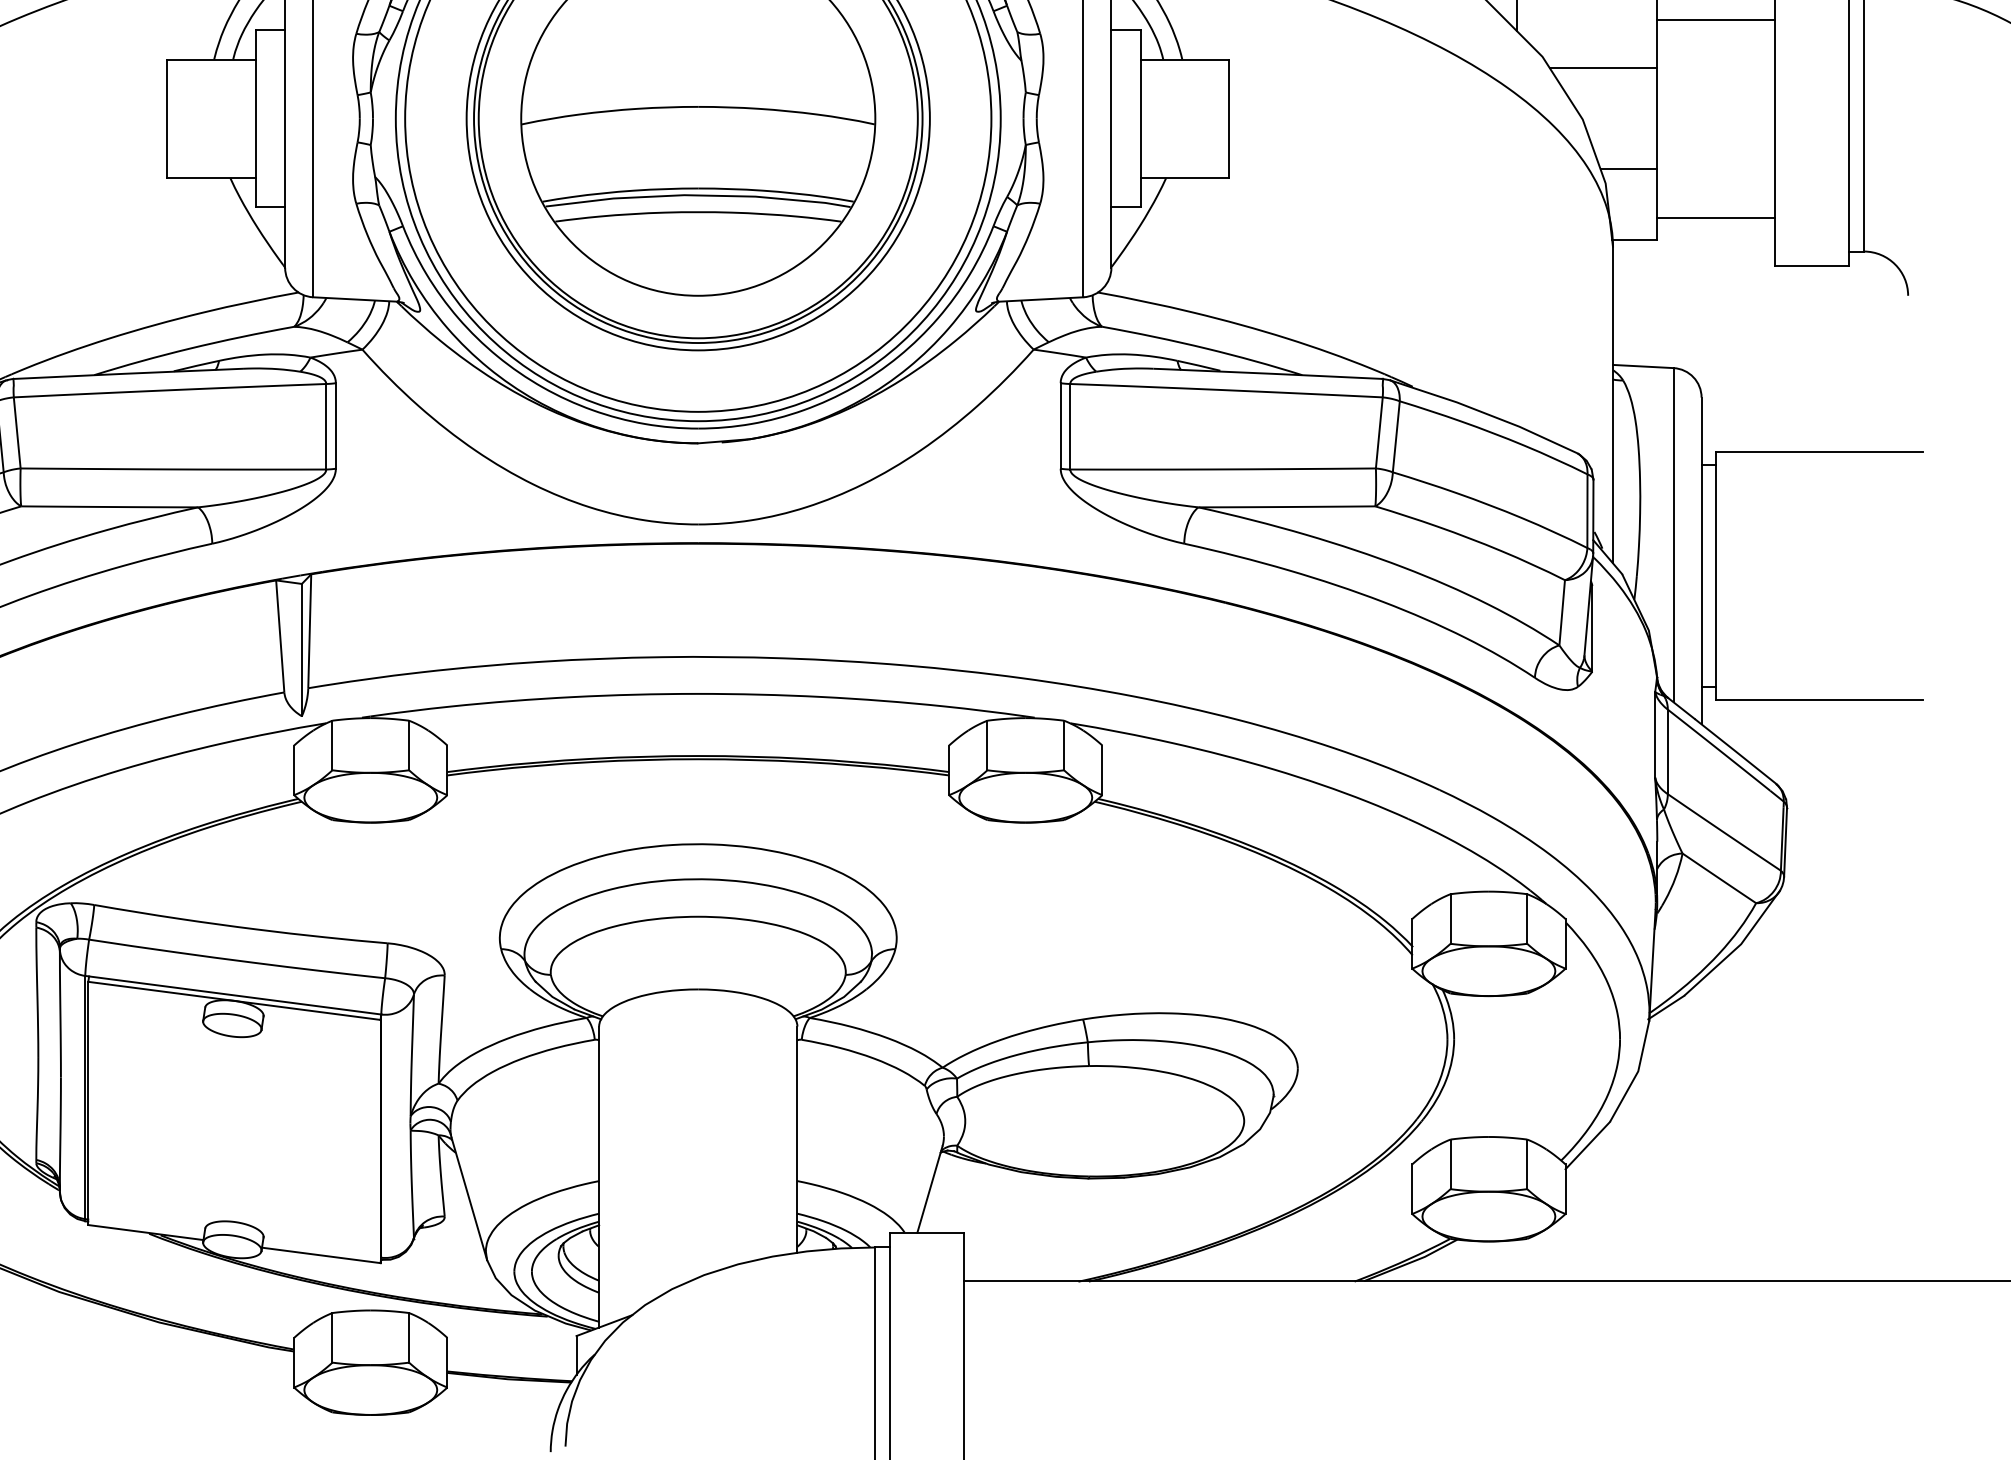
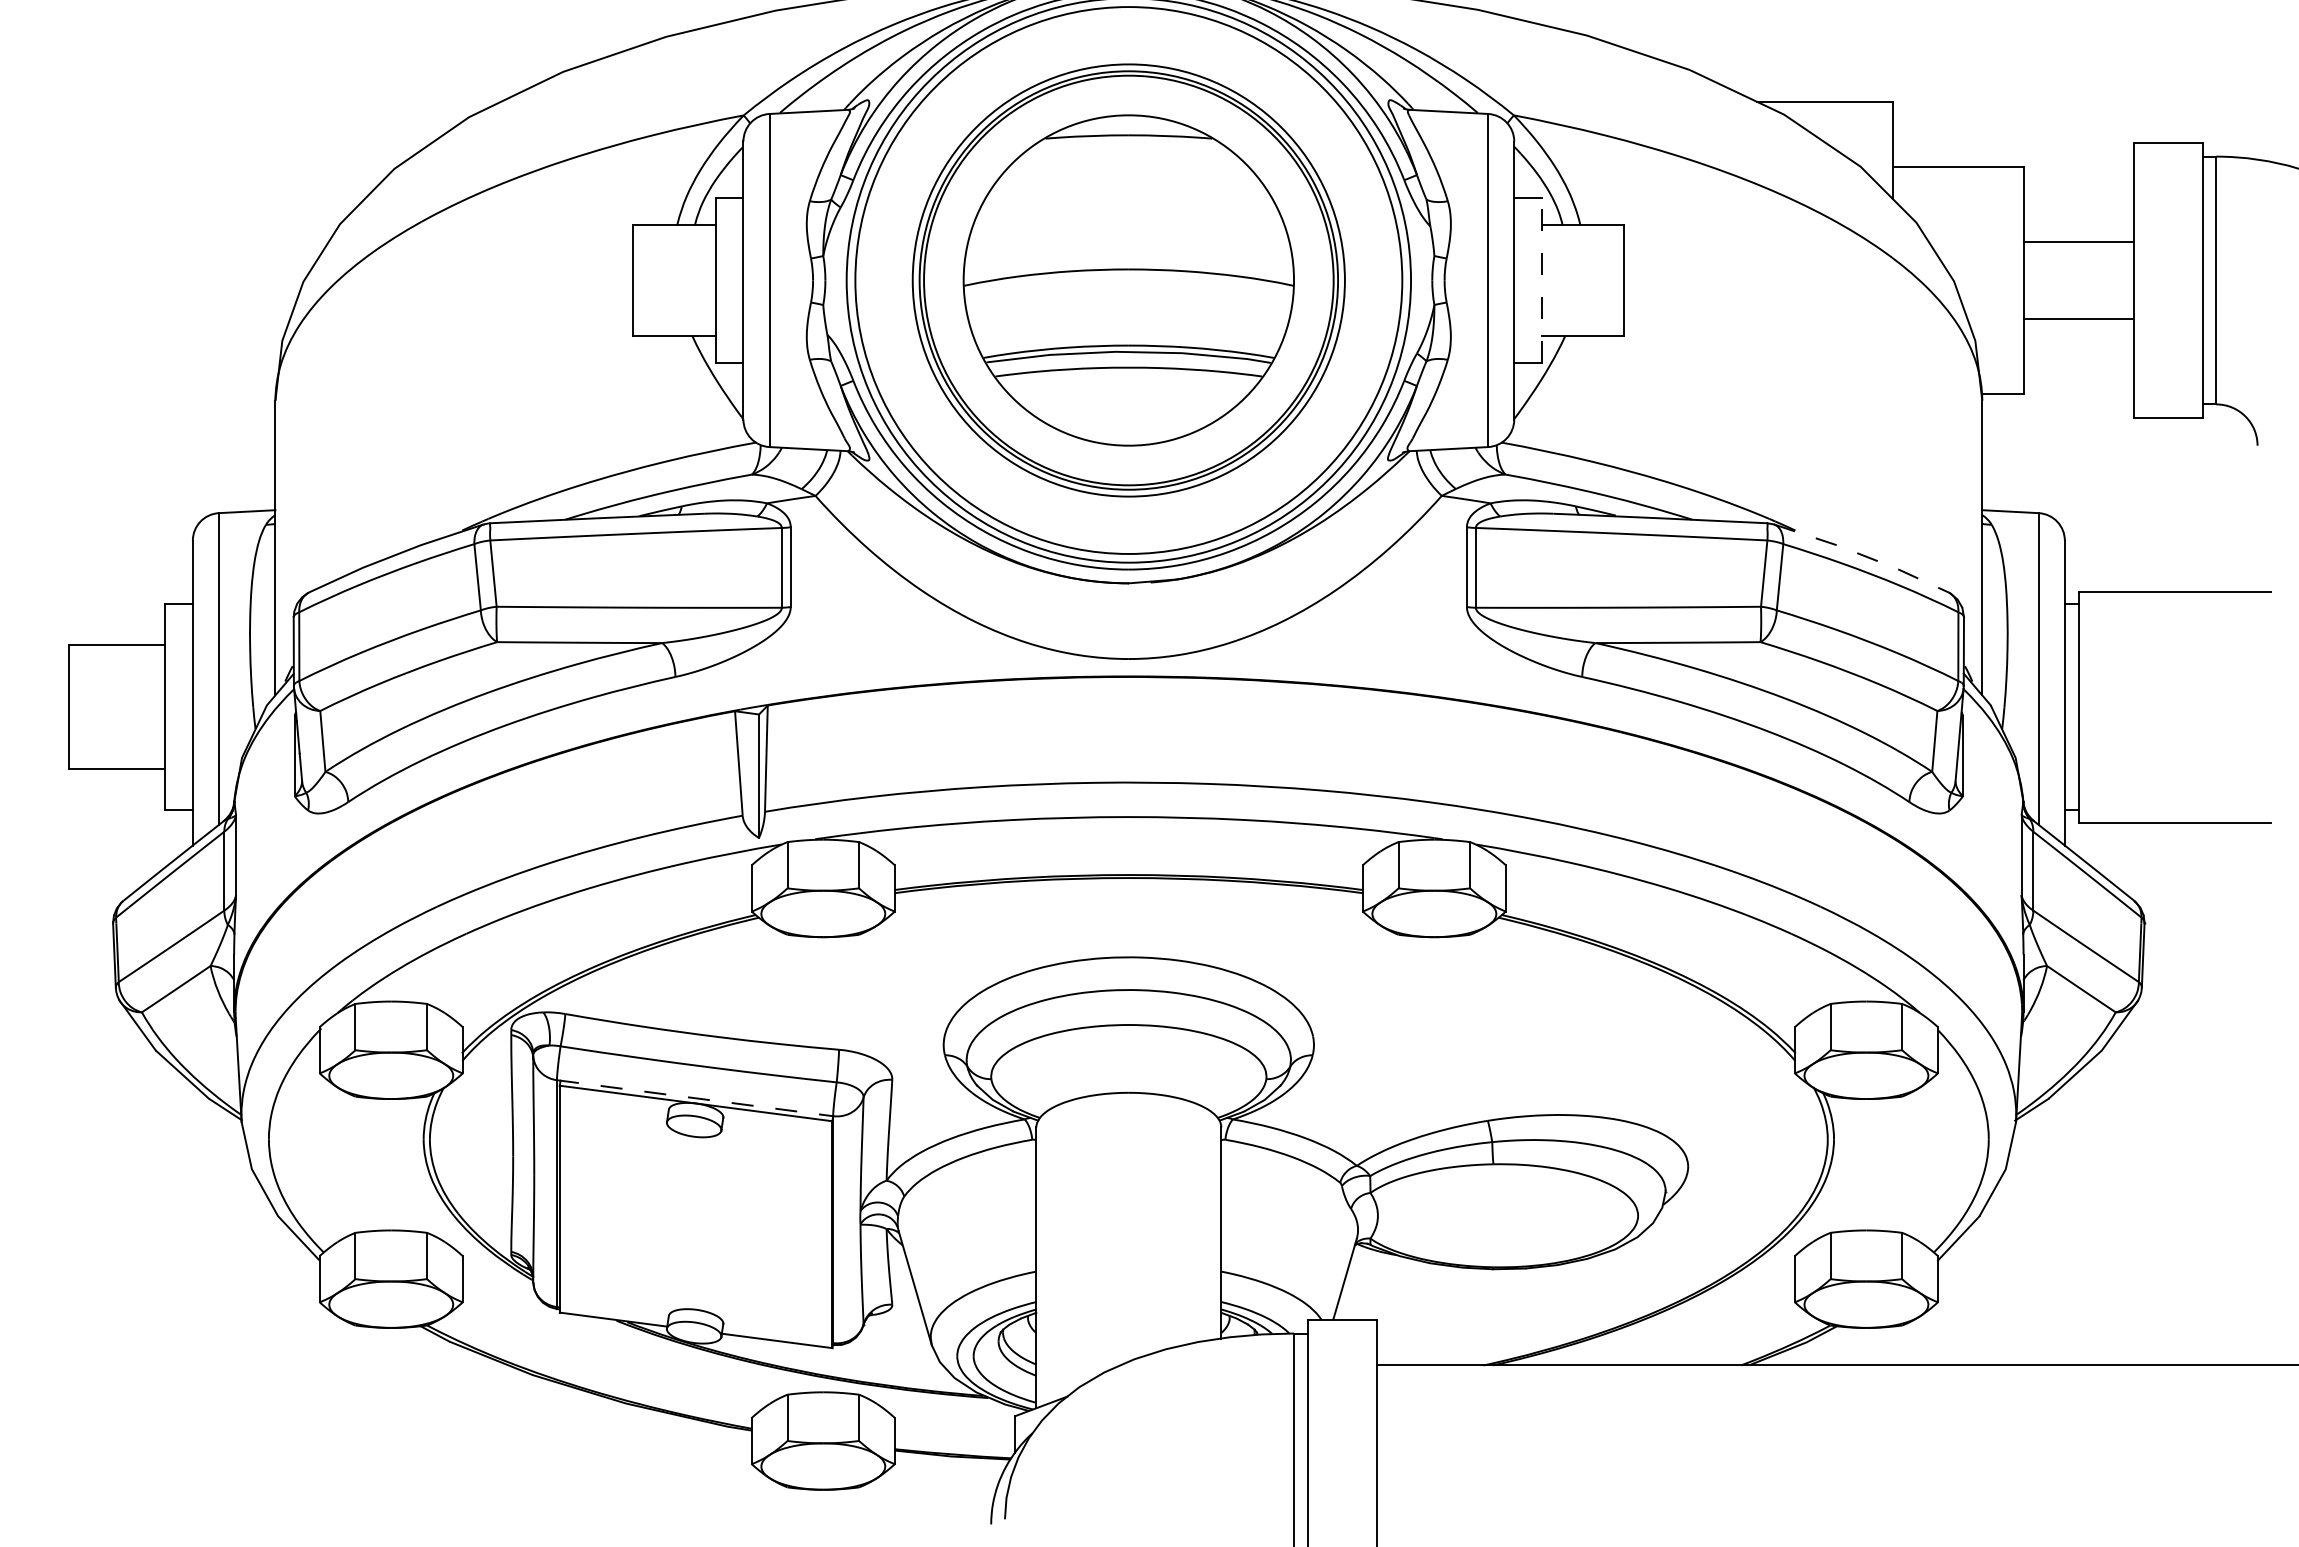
line: (1716, 20) -> (2078, 242), moved
line: (1603, 68) -> (1973, 233), removed
line: (1140, 118) -> (1541, 280), solid -> dashed
line: (1628, 169) -> (1996, 327), removed
line: (1716, 218) -> (2078, 319), moved
line: (1484, 413) -> (1862, 555), solid -> dashed
line: (233, 995) -> (695, 1098), solid -> dashed

